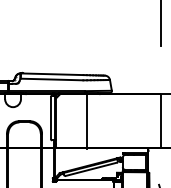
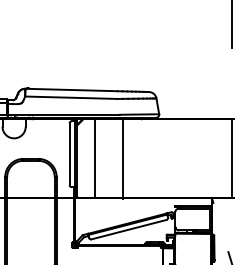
line: (68, 121) -> (95, 159), added

